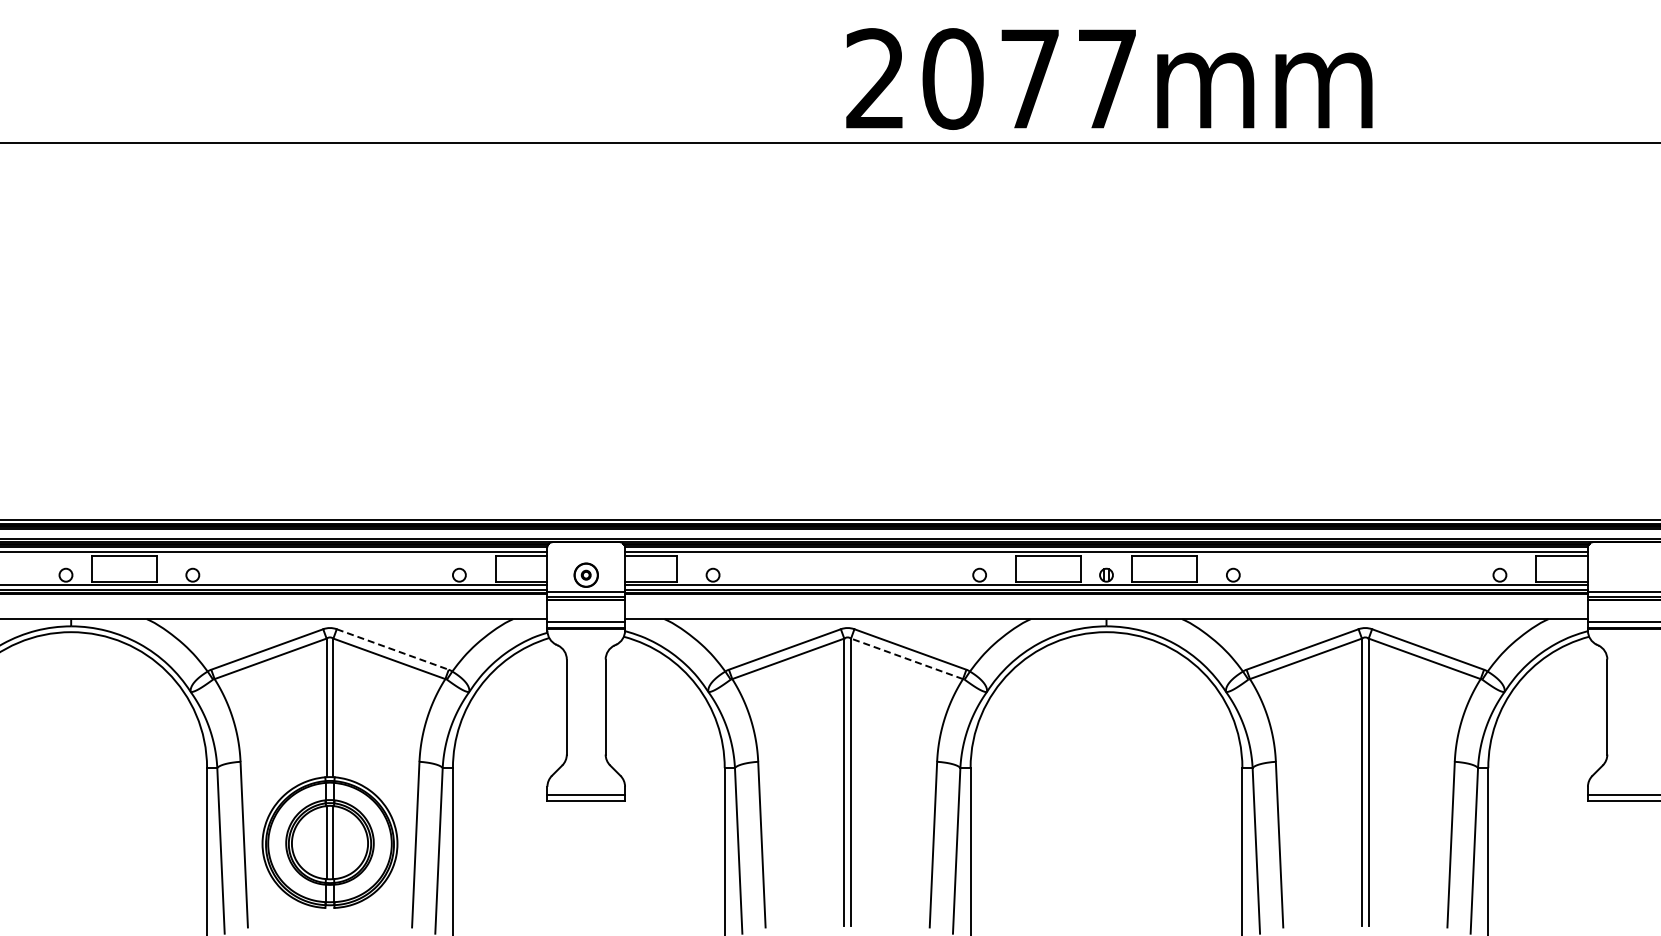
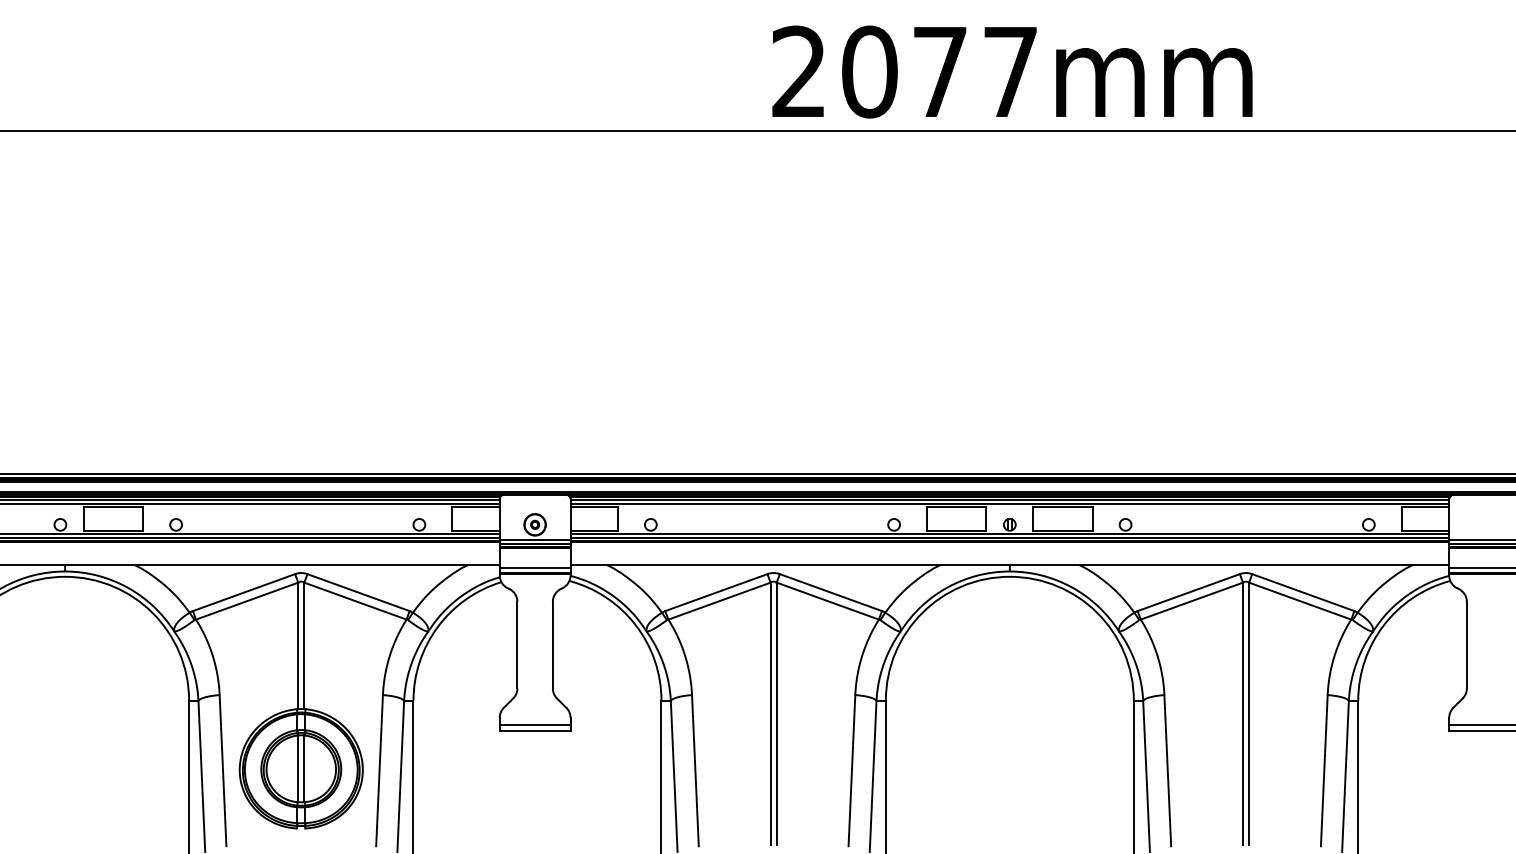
line: (392, 649) -> (358, 592), dashed -> solid
line: (907, 658) -> (828, 600), dashed -> solid

